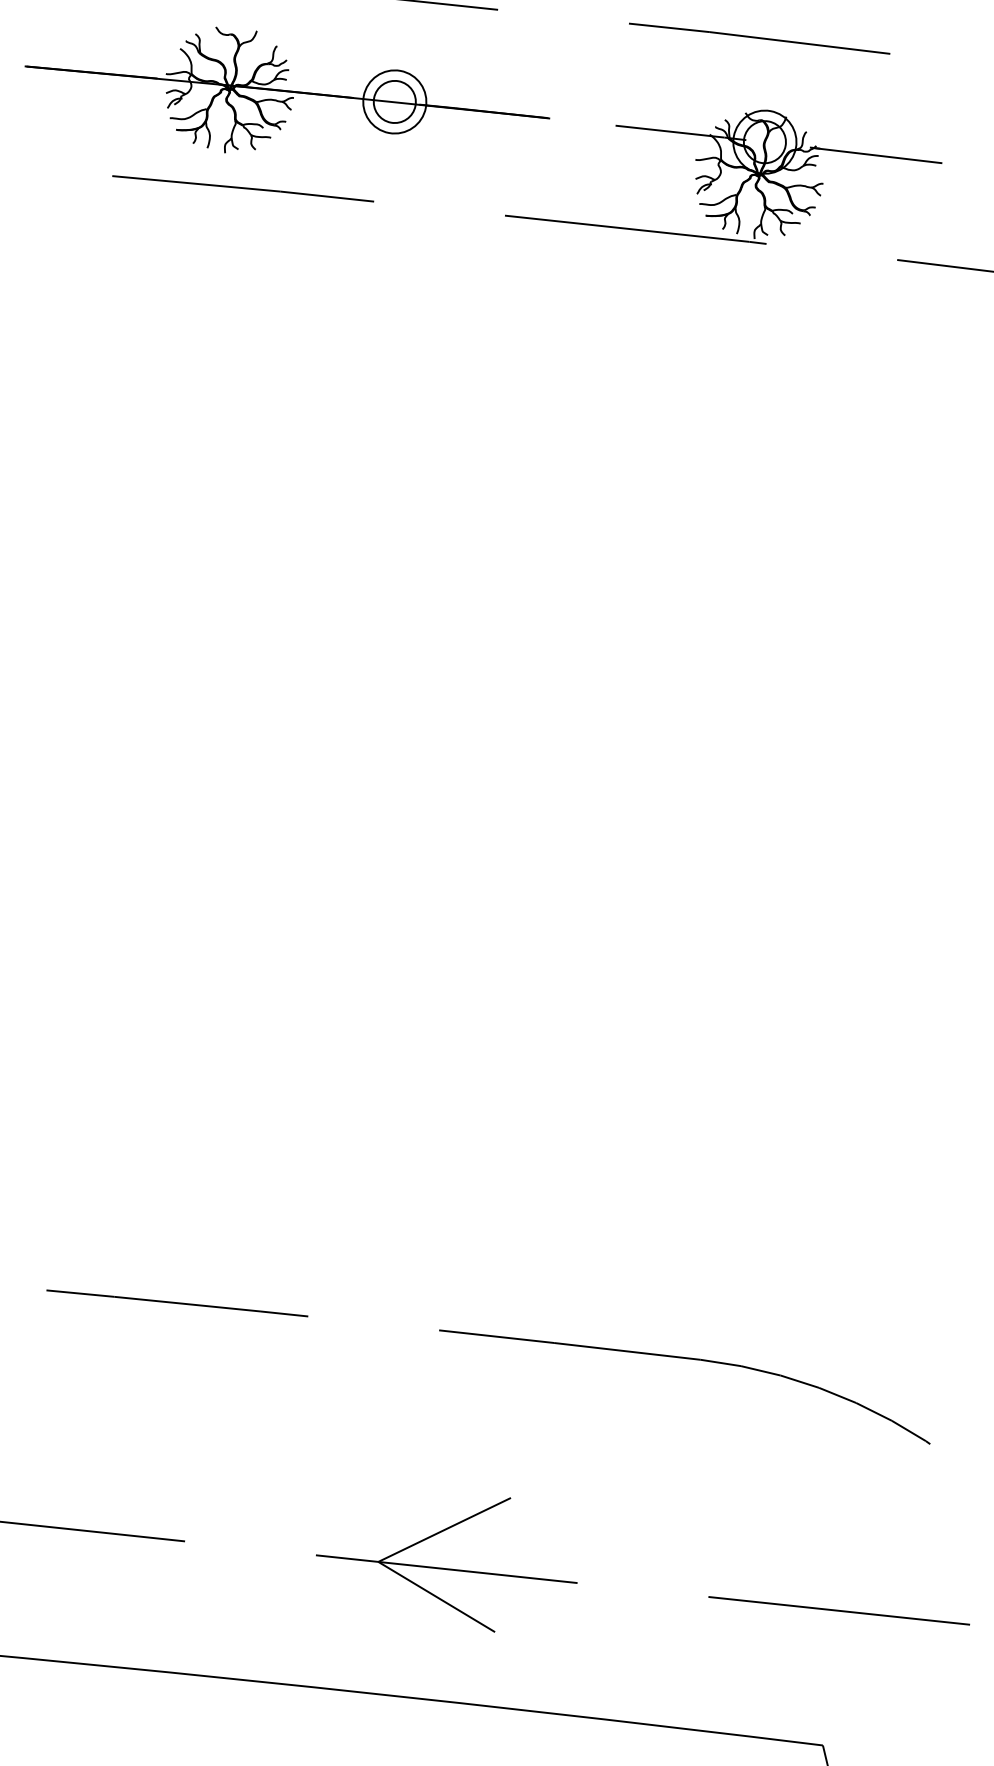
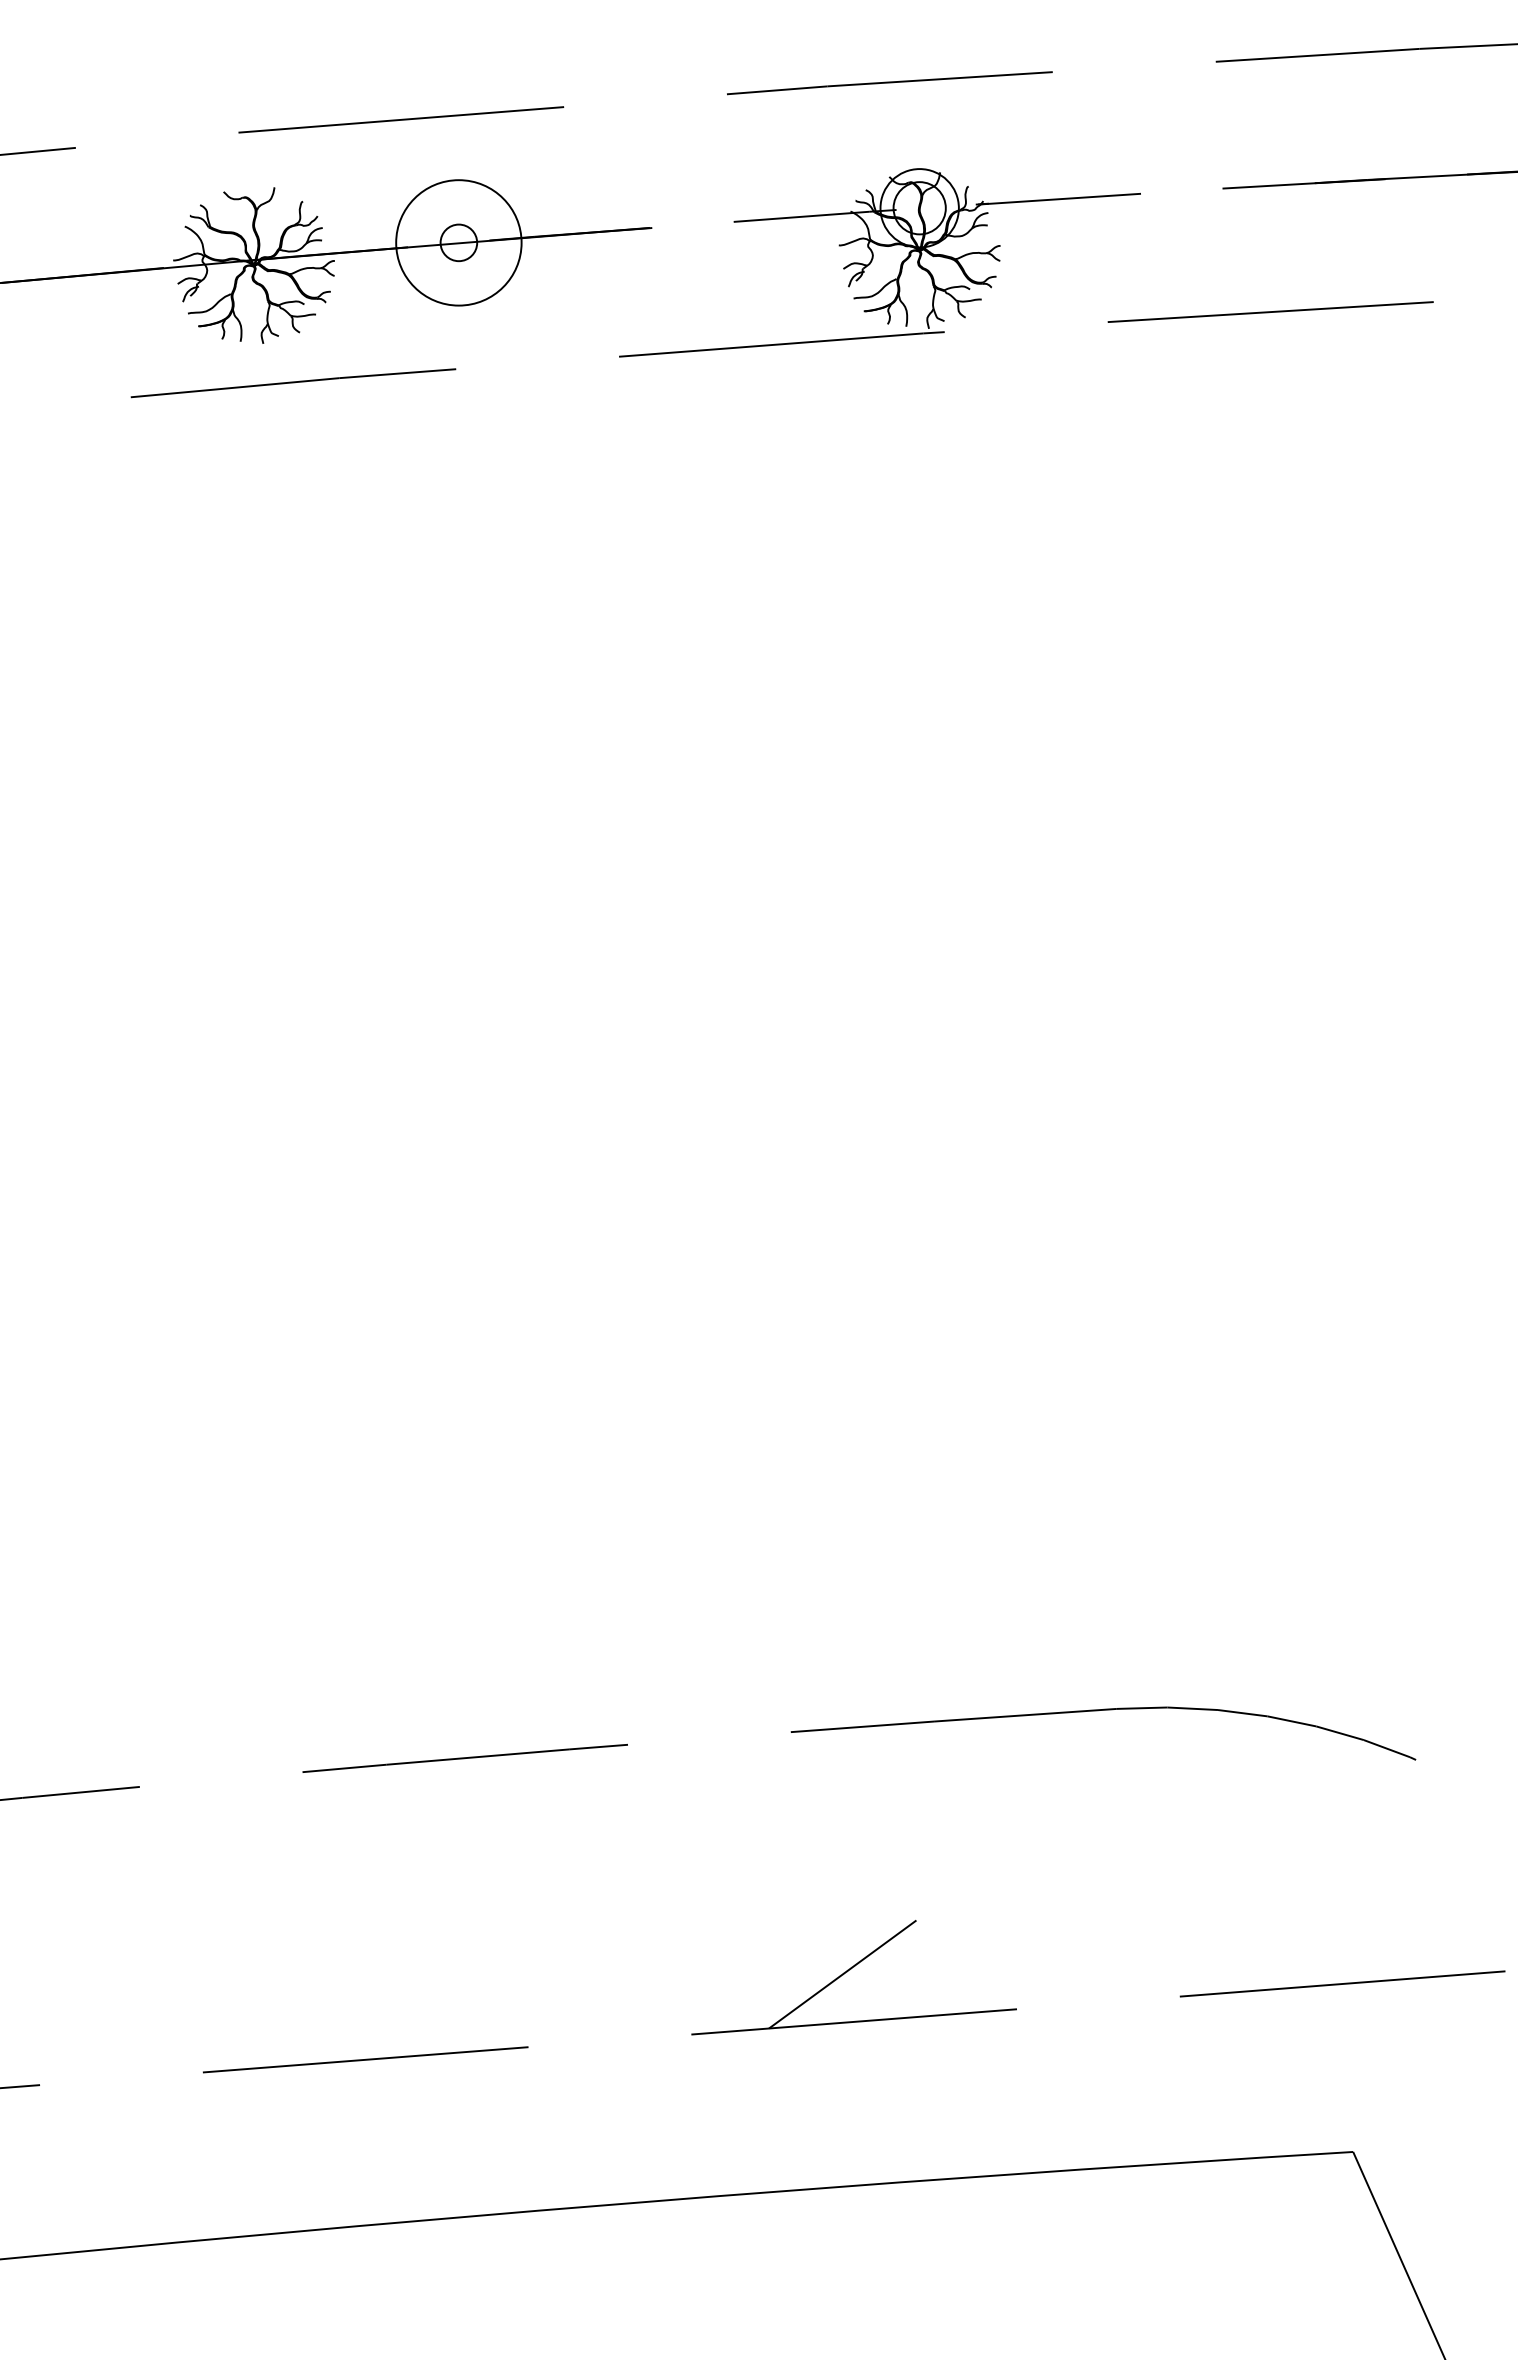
circle: (394, 101) -> (458, 242), size x0.7
circle: (394, 101) -> (458, 242), size x1.6
line: (437, 1596) -> (848, 2057), removed

